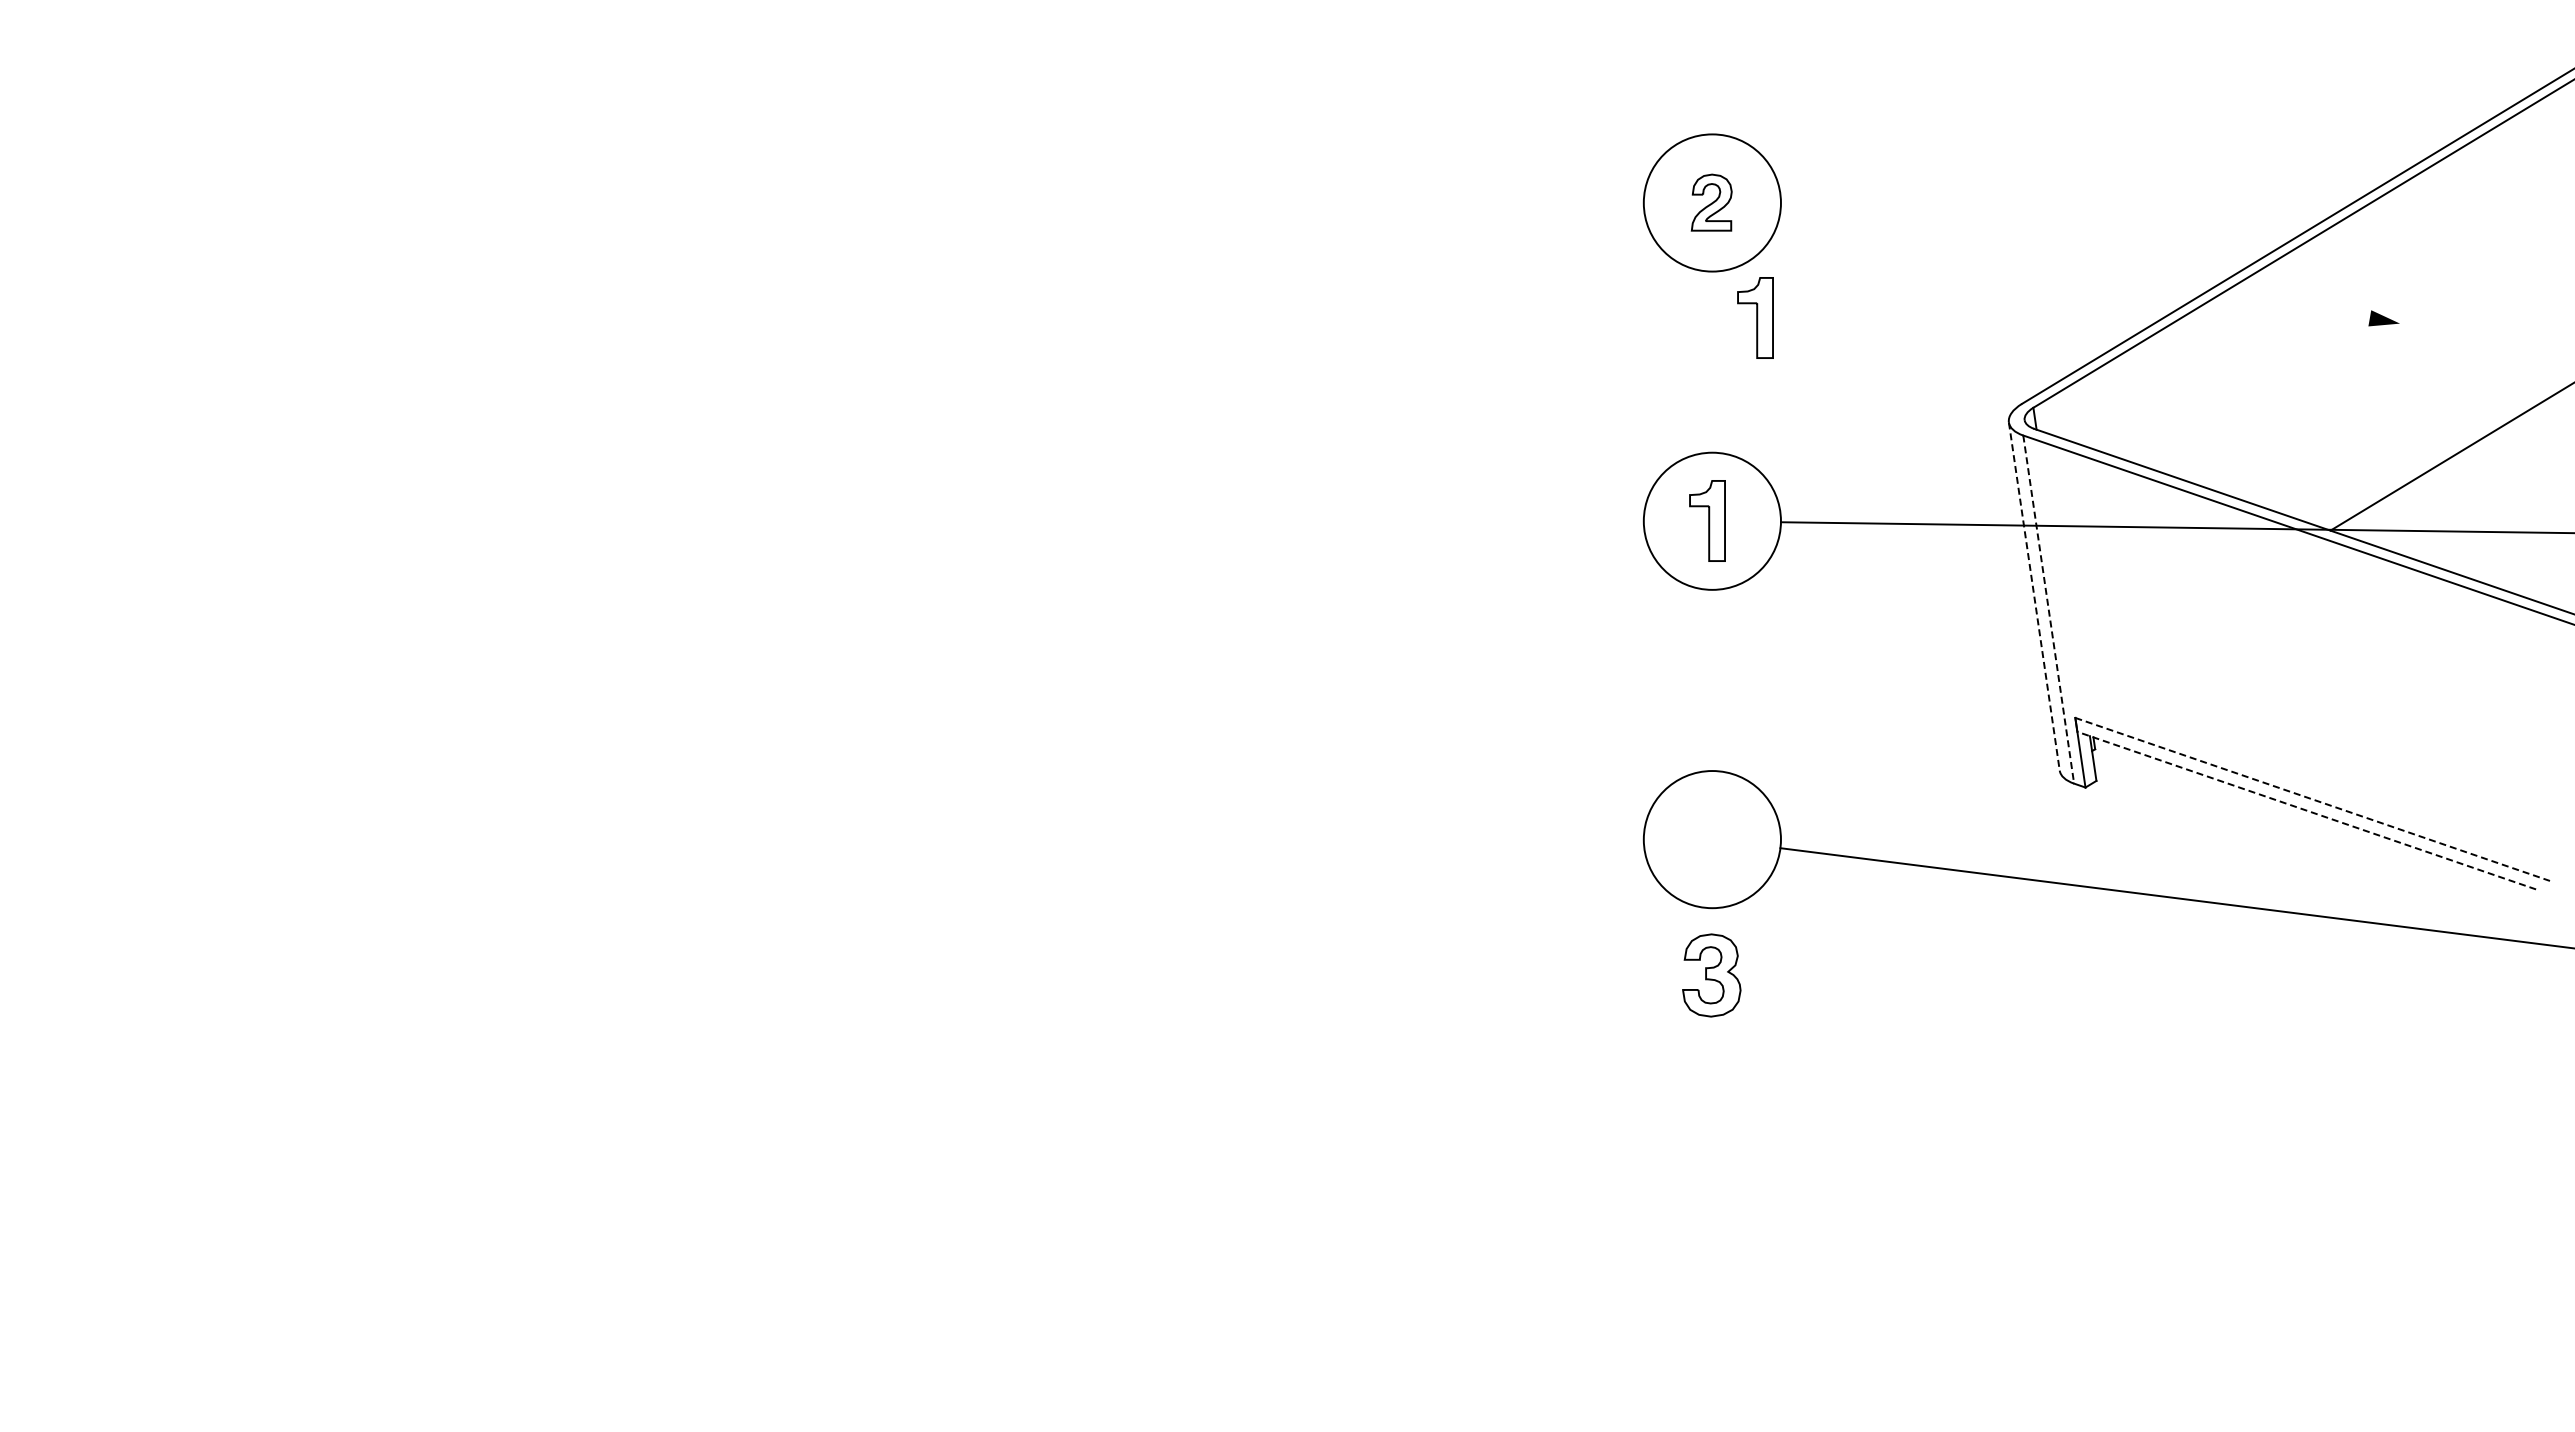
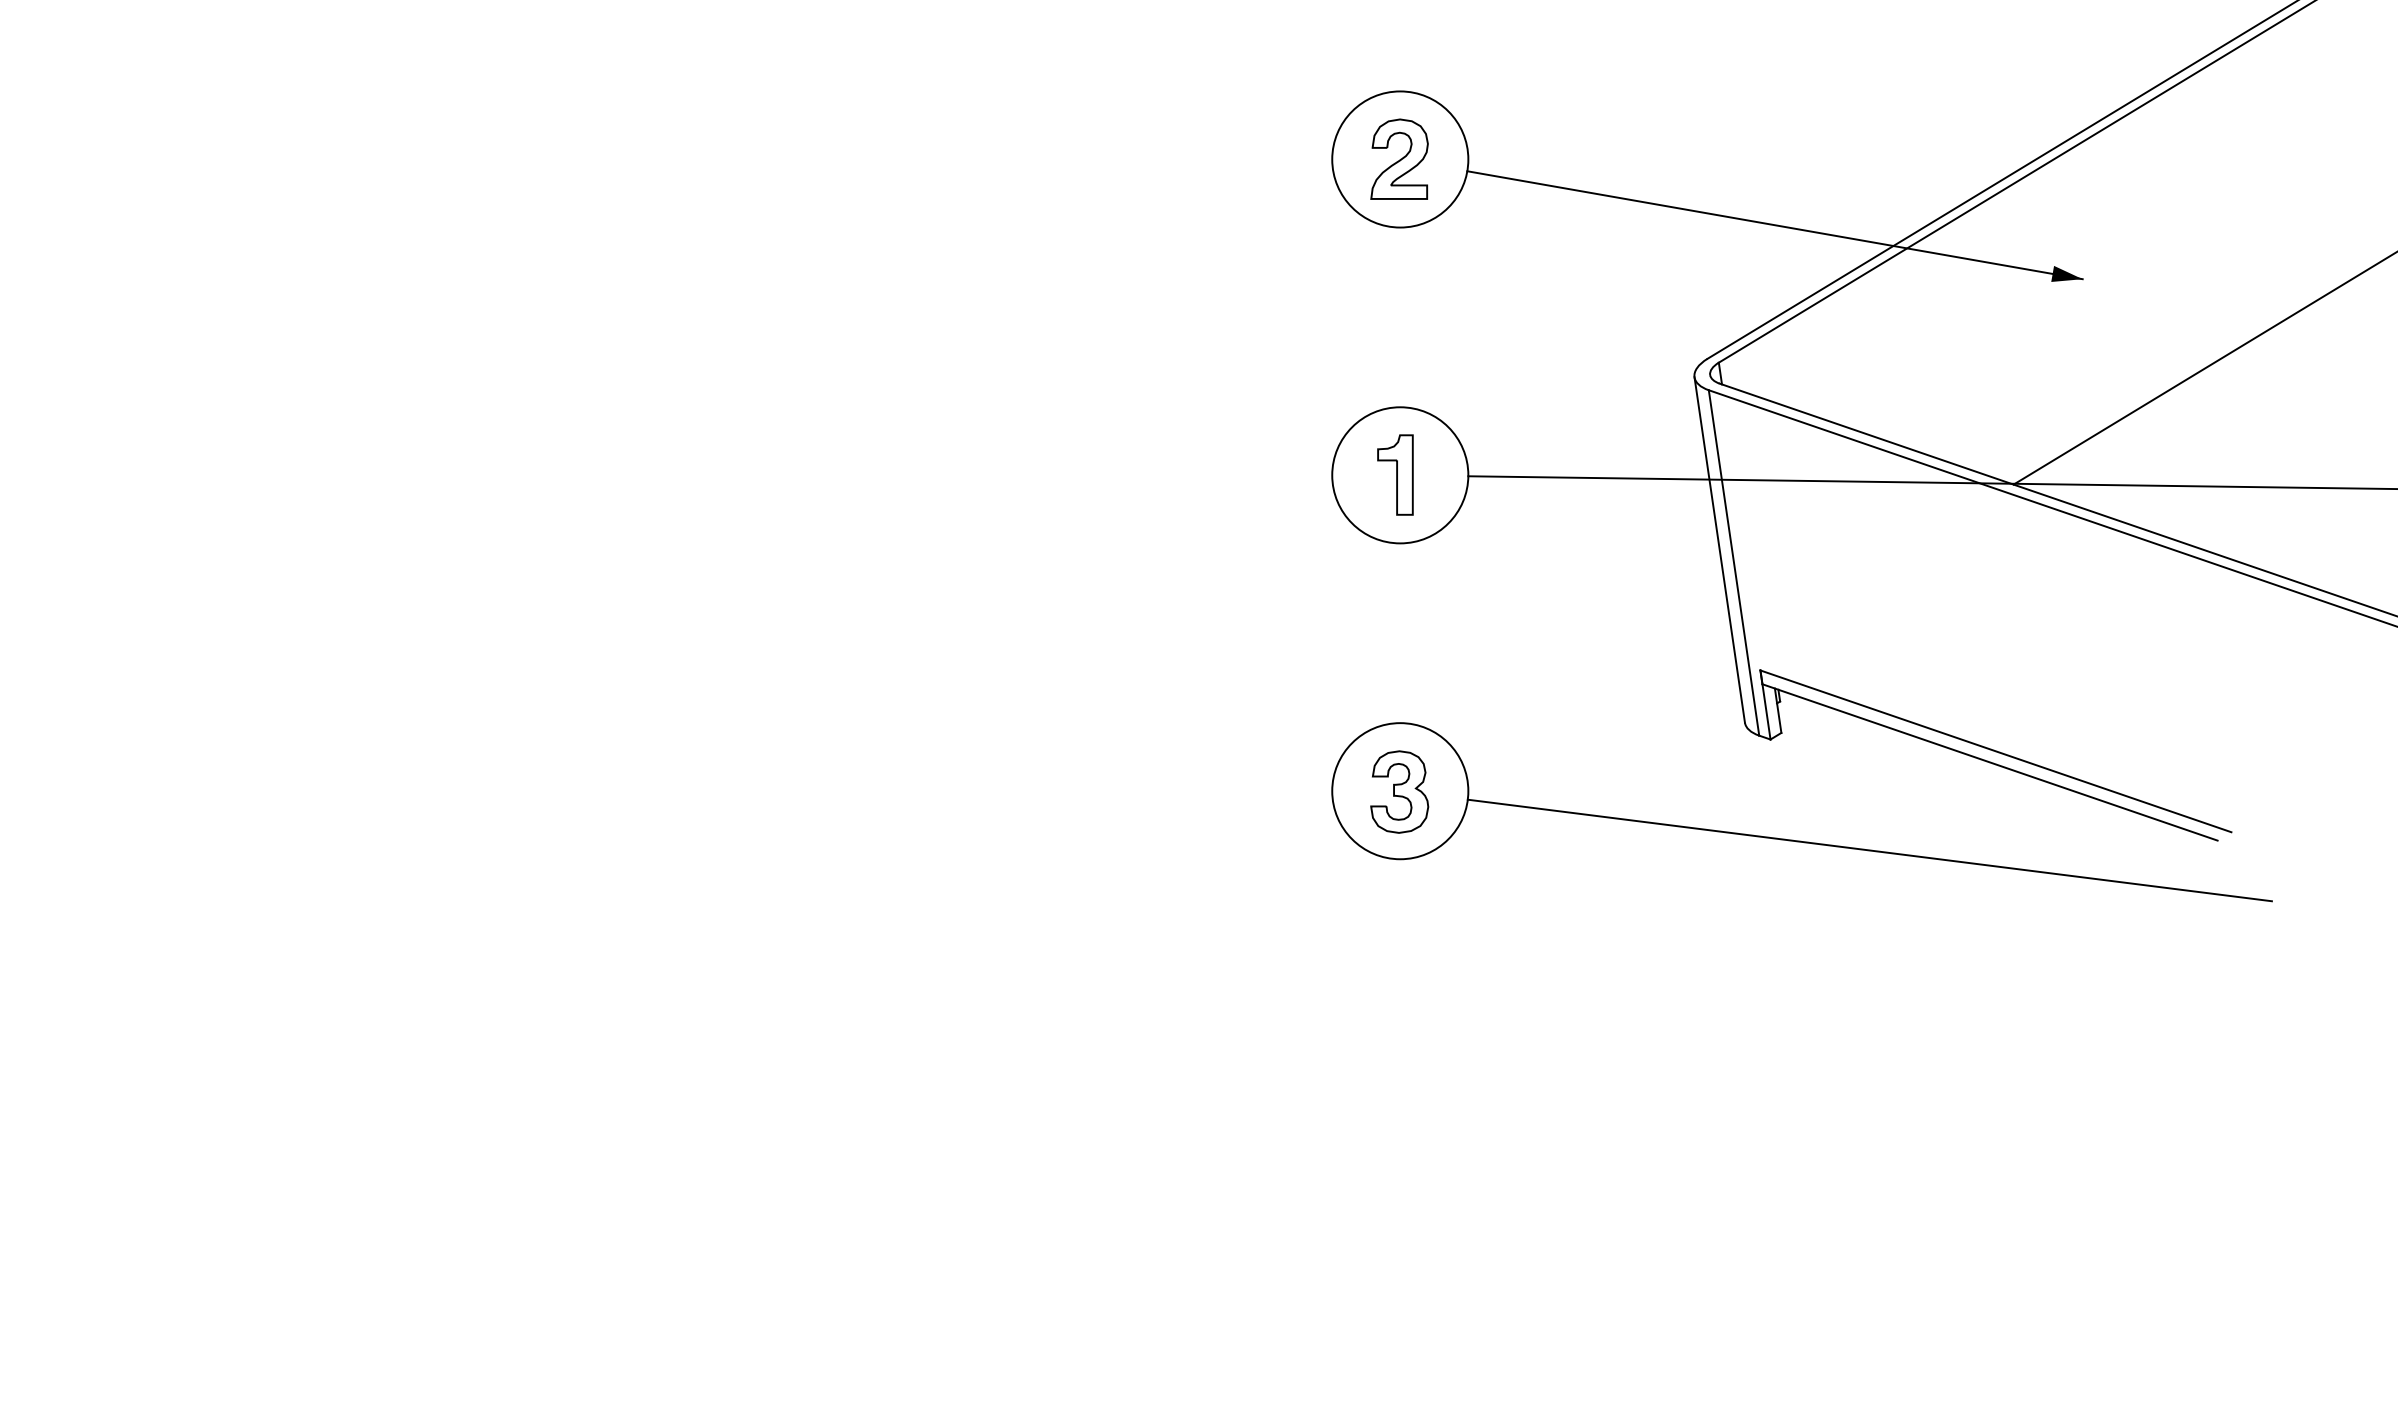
part: (1711, 202) -> (1399, 158), size x1.43
line: (2089, 268) -> (1774, 224), added
part: (1755, 317) -> (1443, 273), removed
line: (2034, 596) -> (1719, 549), dashed -> solid
line: (2048, 609) -> (1733, 562), dashed -> solid
line: (2312, 799) -> (1995, 751), dashed -> solid
line: (2306, 810) -> (1989, 762), dashed -> solid
part: (1711, 975) -> (1399, 792), moved

